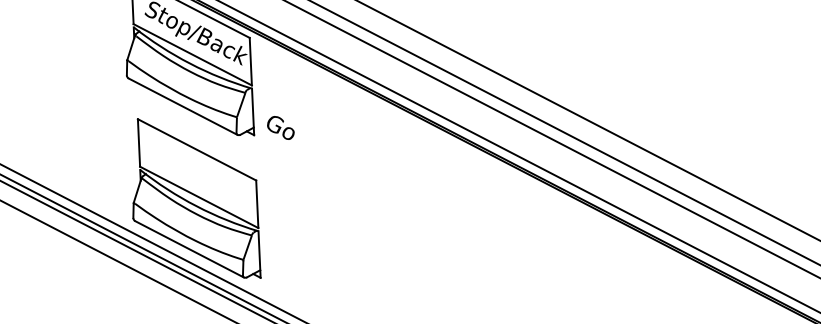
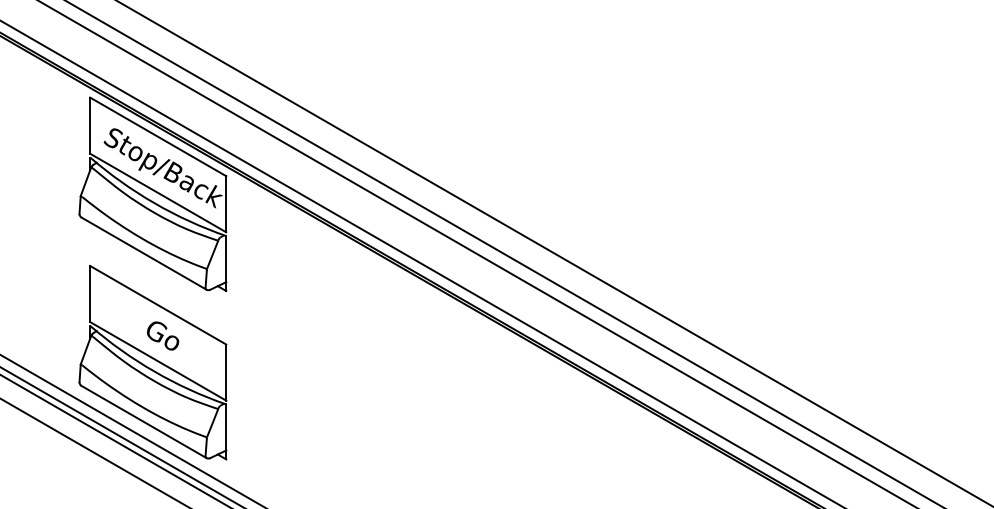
text: (281, 127) -> (163, 335), moved

